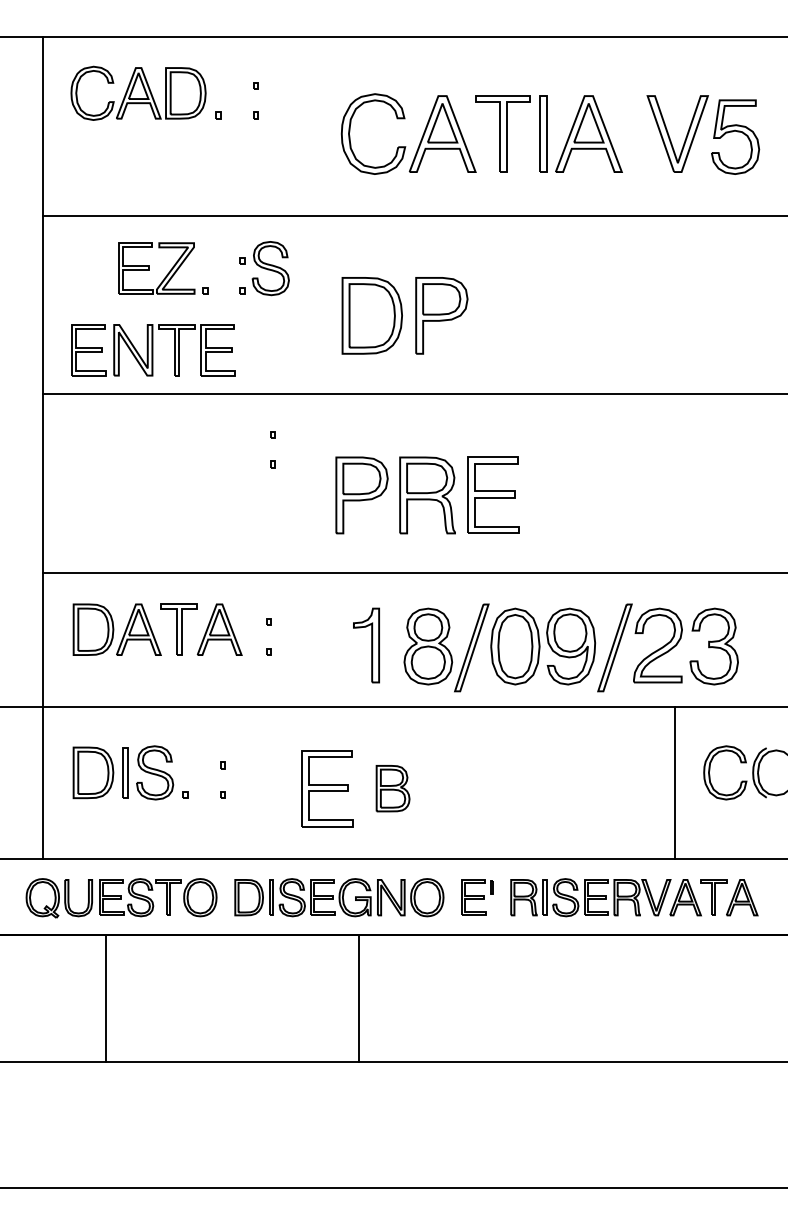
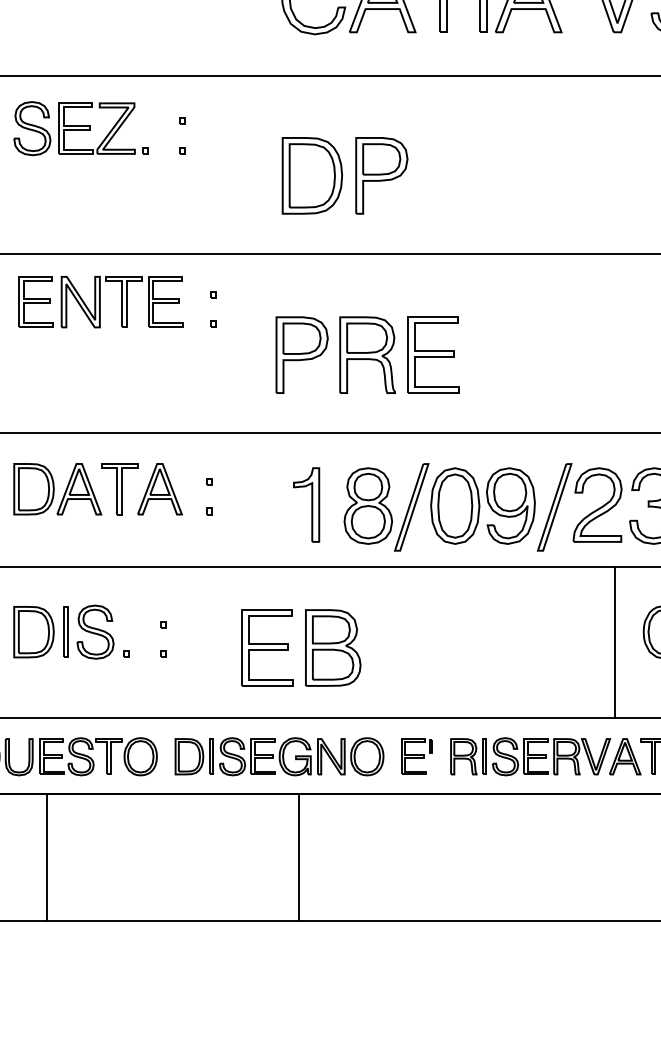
part: (270, 268) -> (32, 128), moved
part: (153, 350) -> (100, 302), moved
part: (392, 788) -> (332, 647), size x1.67

